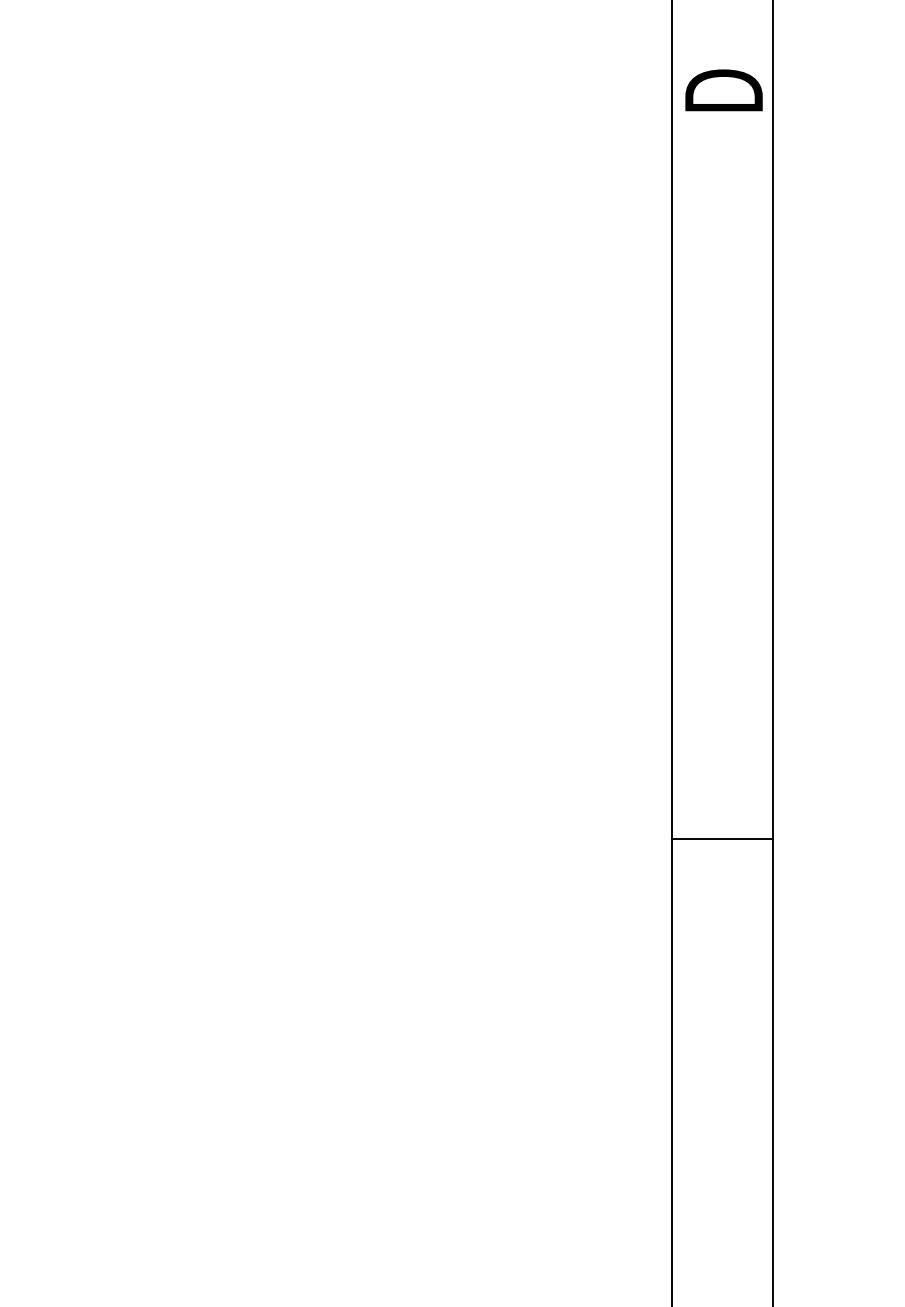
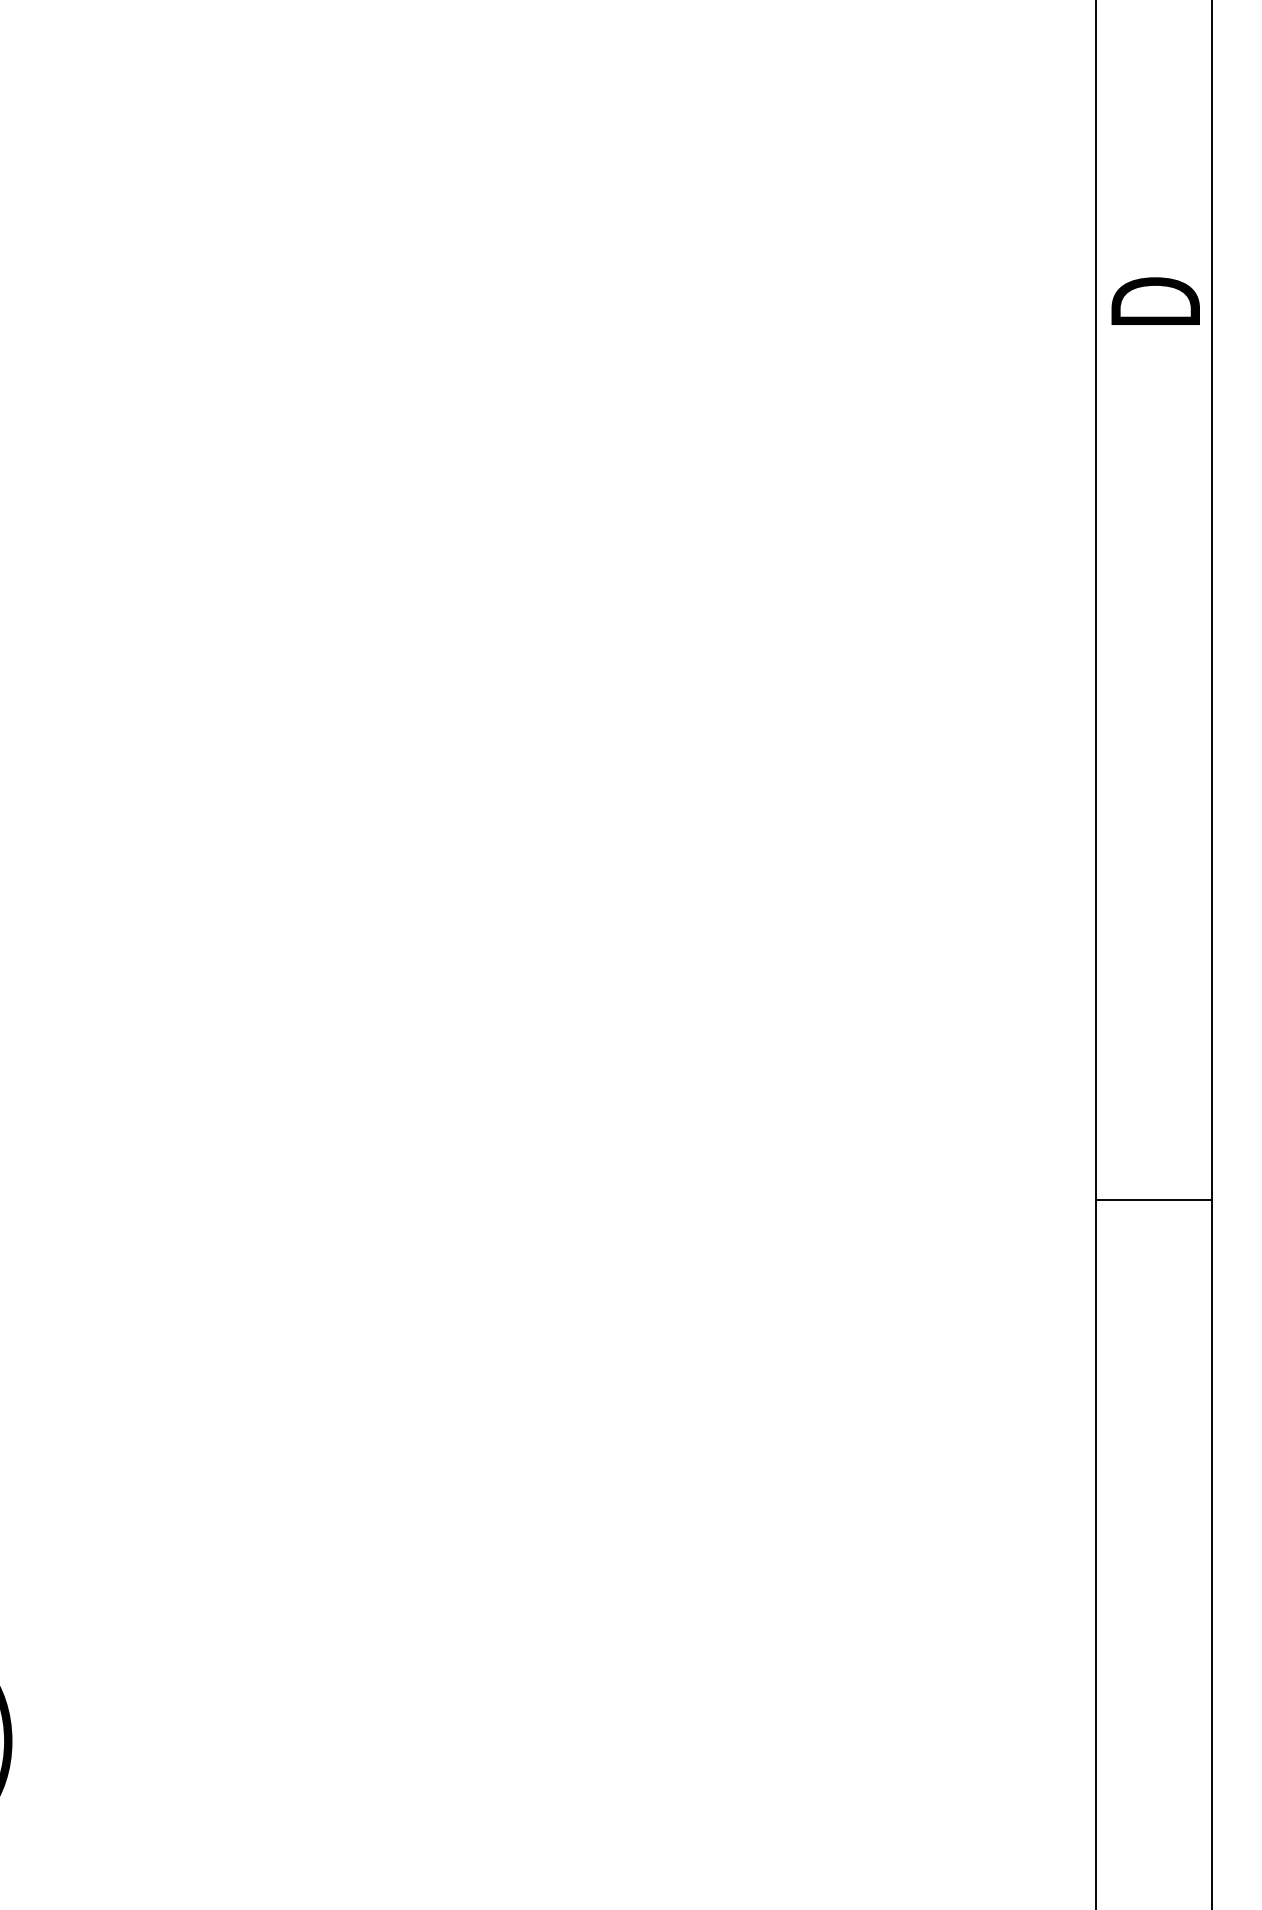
line: (722, 838) -> (1153, 1200), moved

